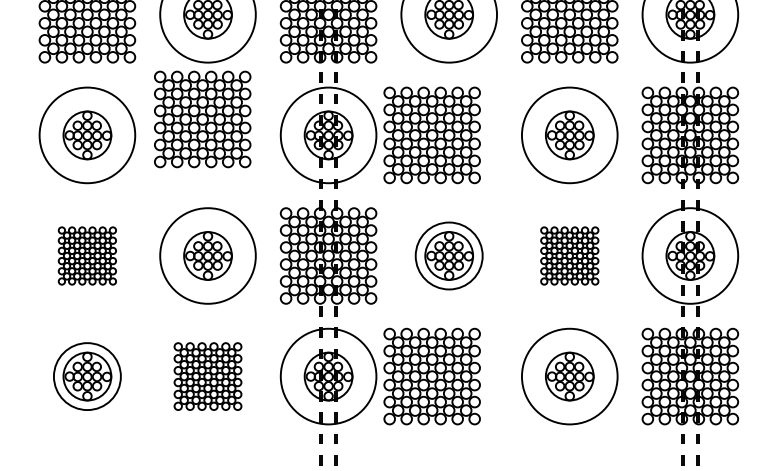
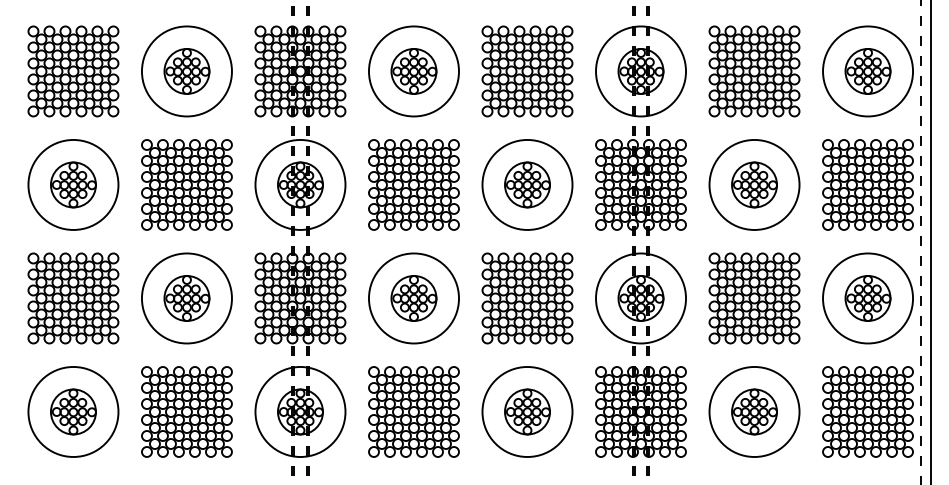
part: (202, 118) -> (186, 184), moved
part: (431, 134) -> (413, 184), moved
part: (87, 256) -> (73, 298), size x1.67
circle: (448, 256) -> (413, 298), size x1.43
part: (569, 256) -> (527, 298), size x1.67
circle: (87, 376) -> (73, 411), size x1.43
part: (207, 376) -> (186, 411), size x1.43
part: (431, 376) -> (413, 411), moved

